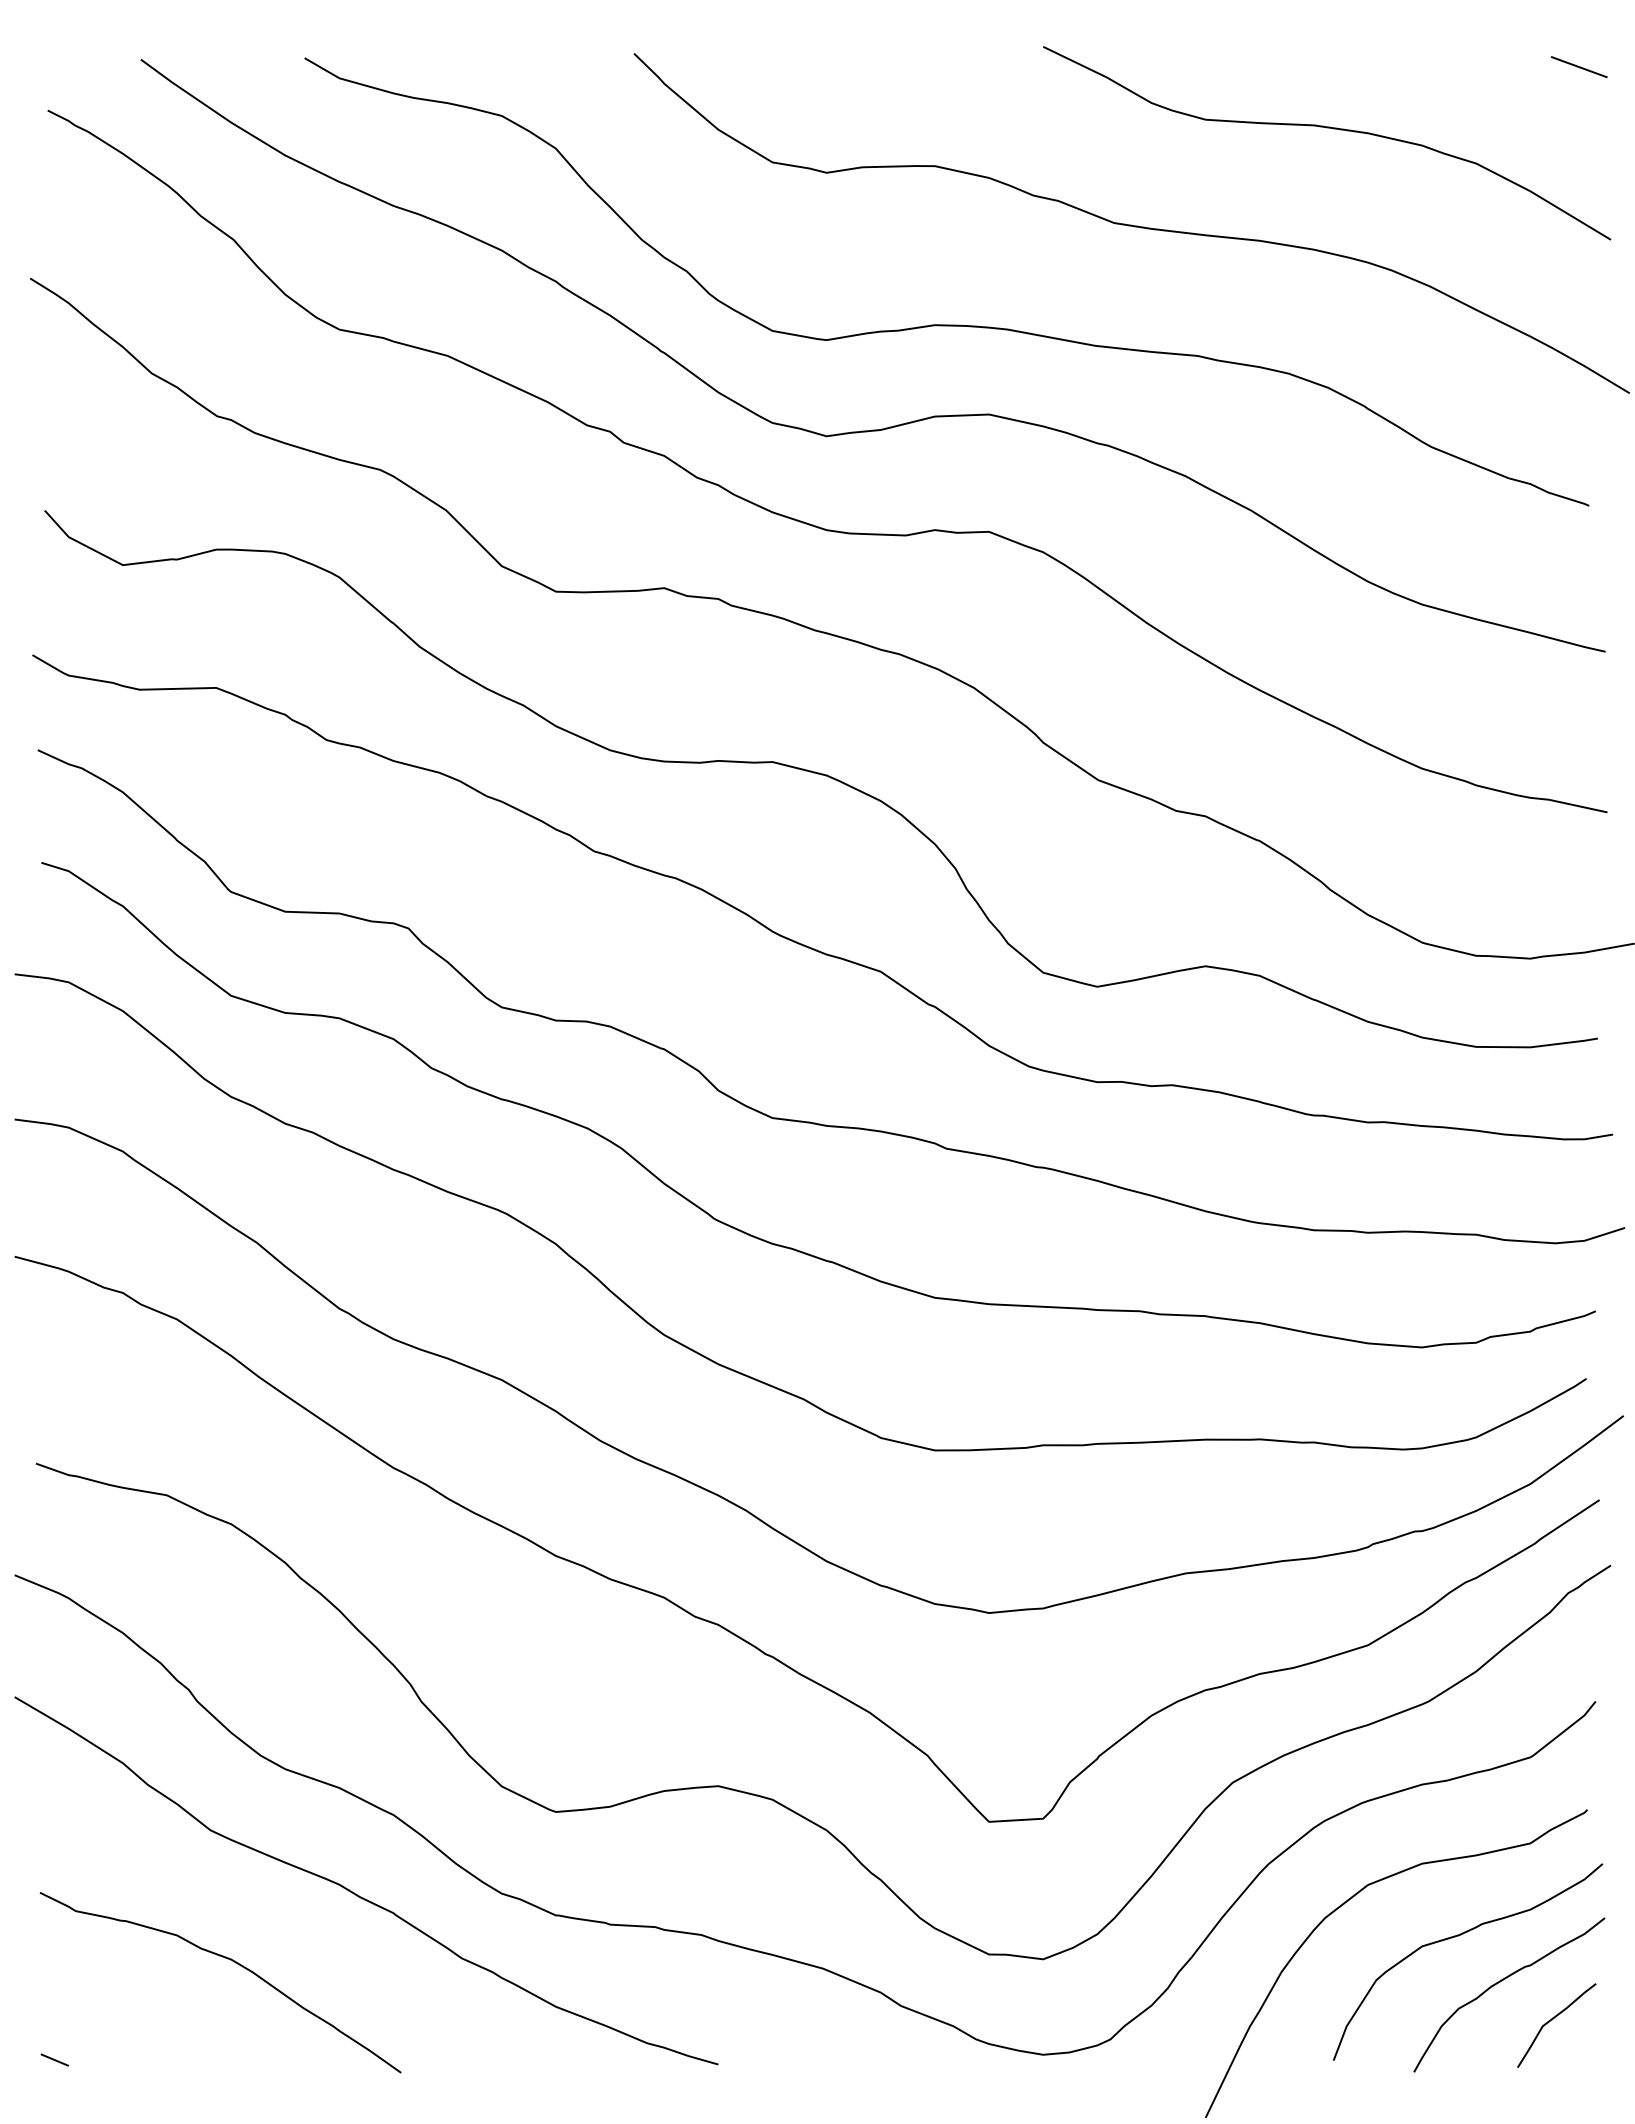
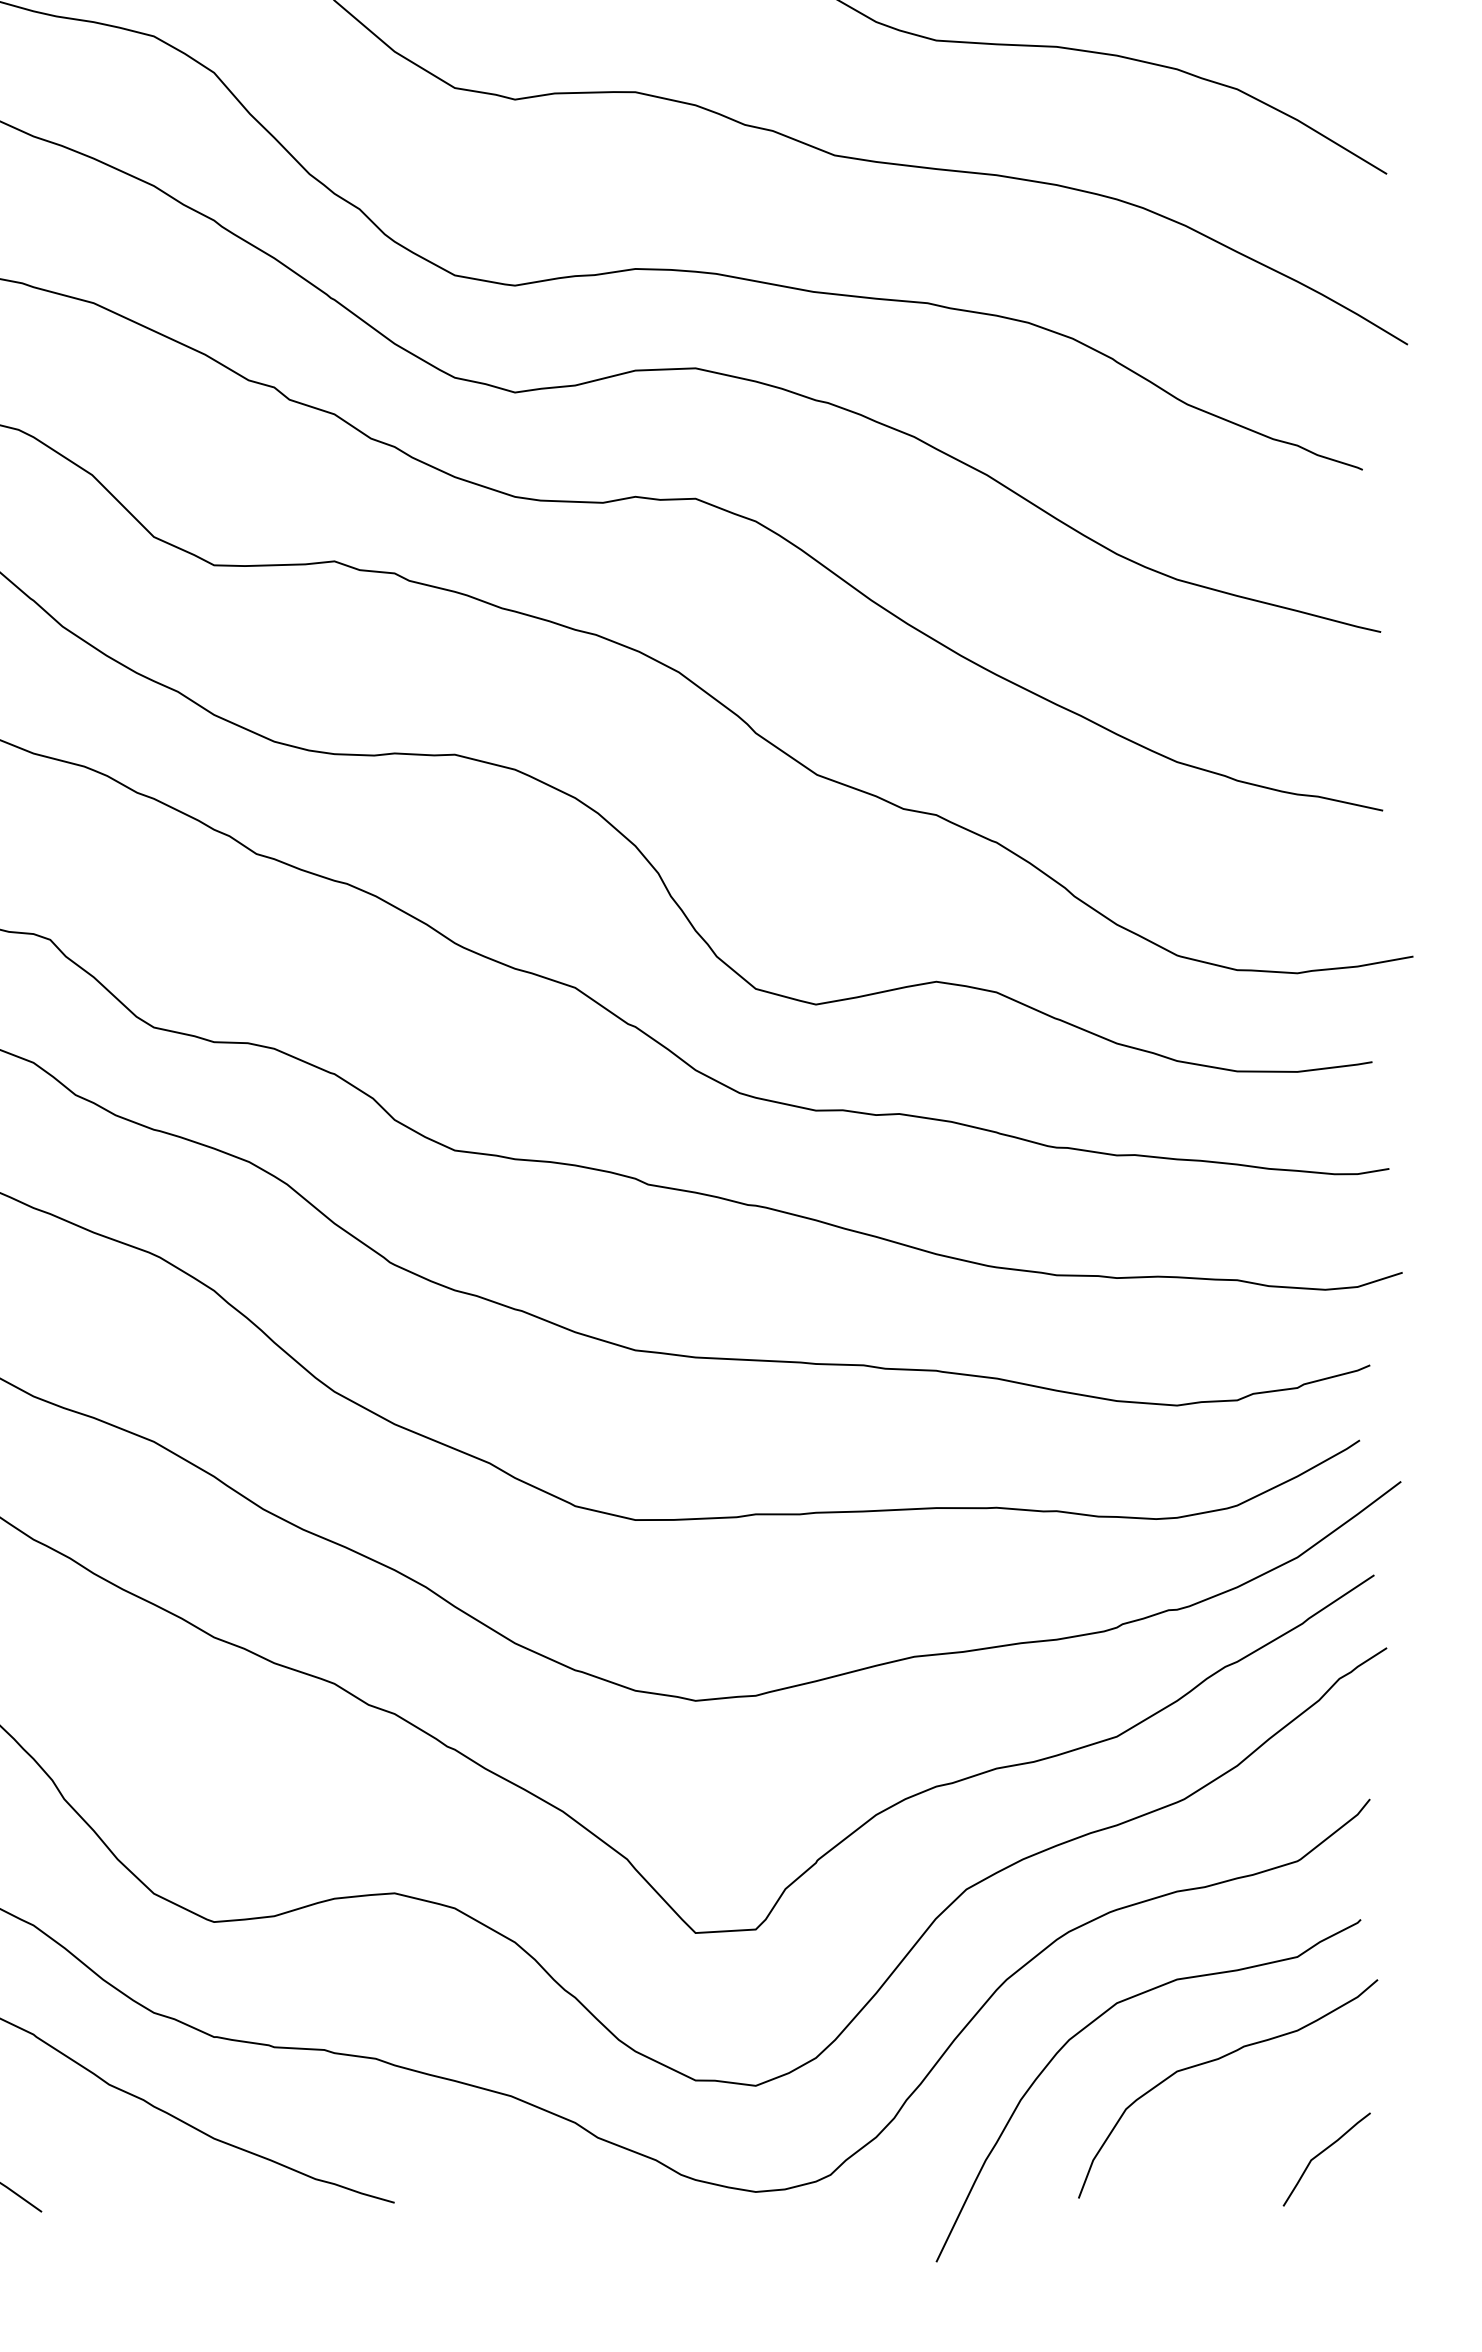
curve: (1502, 1981) -> (1266, 2110), removed

